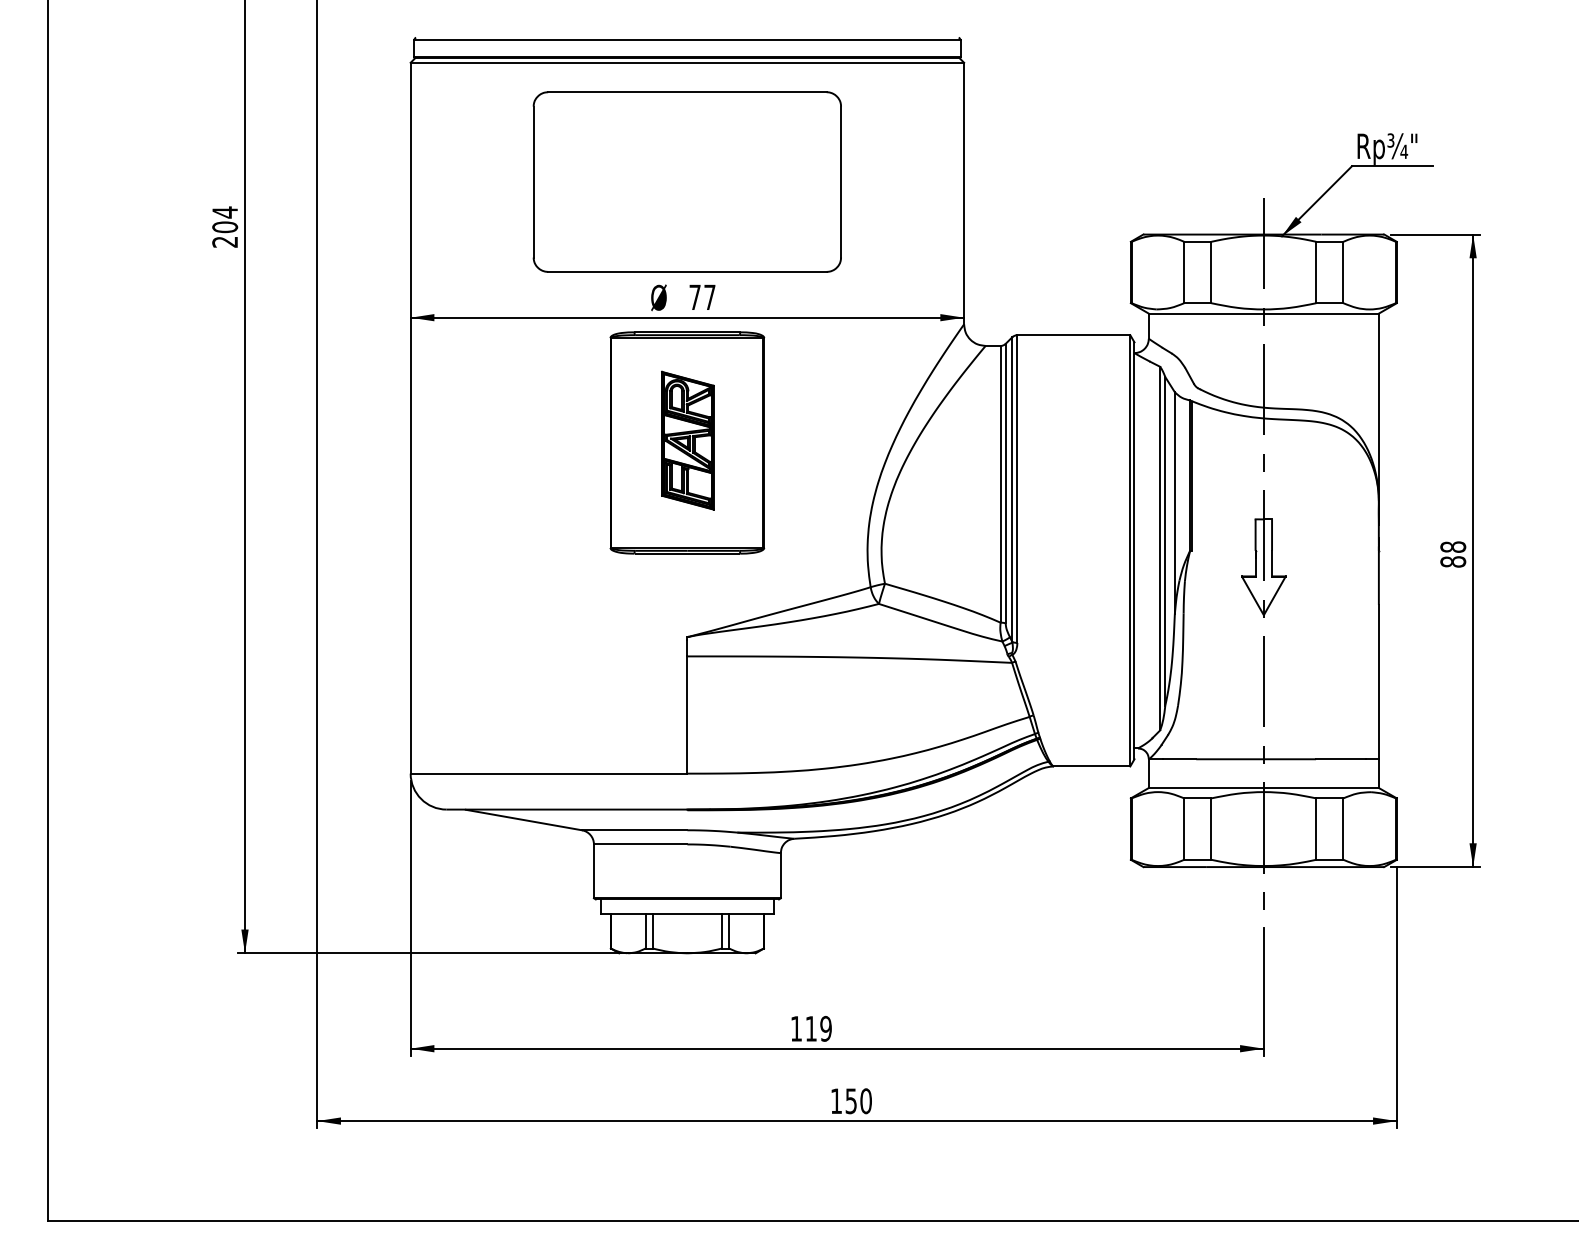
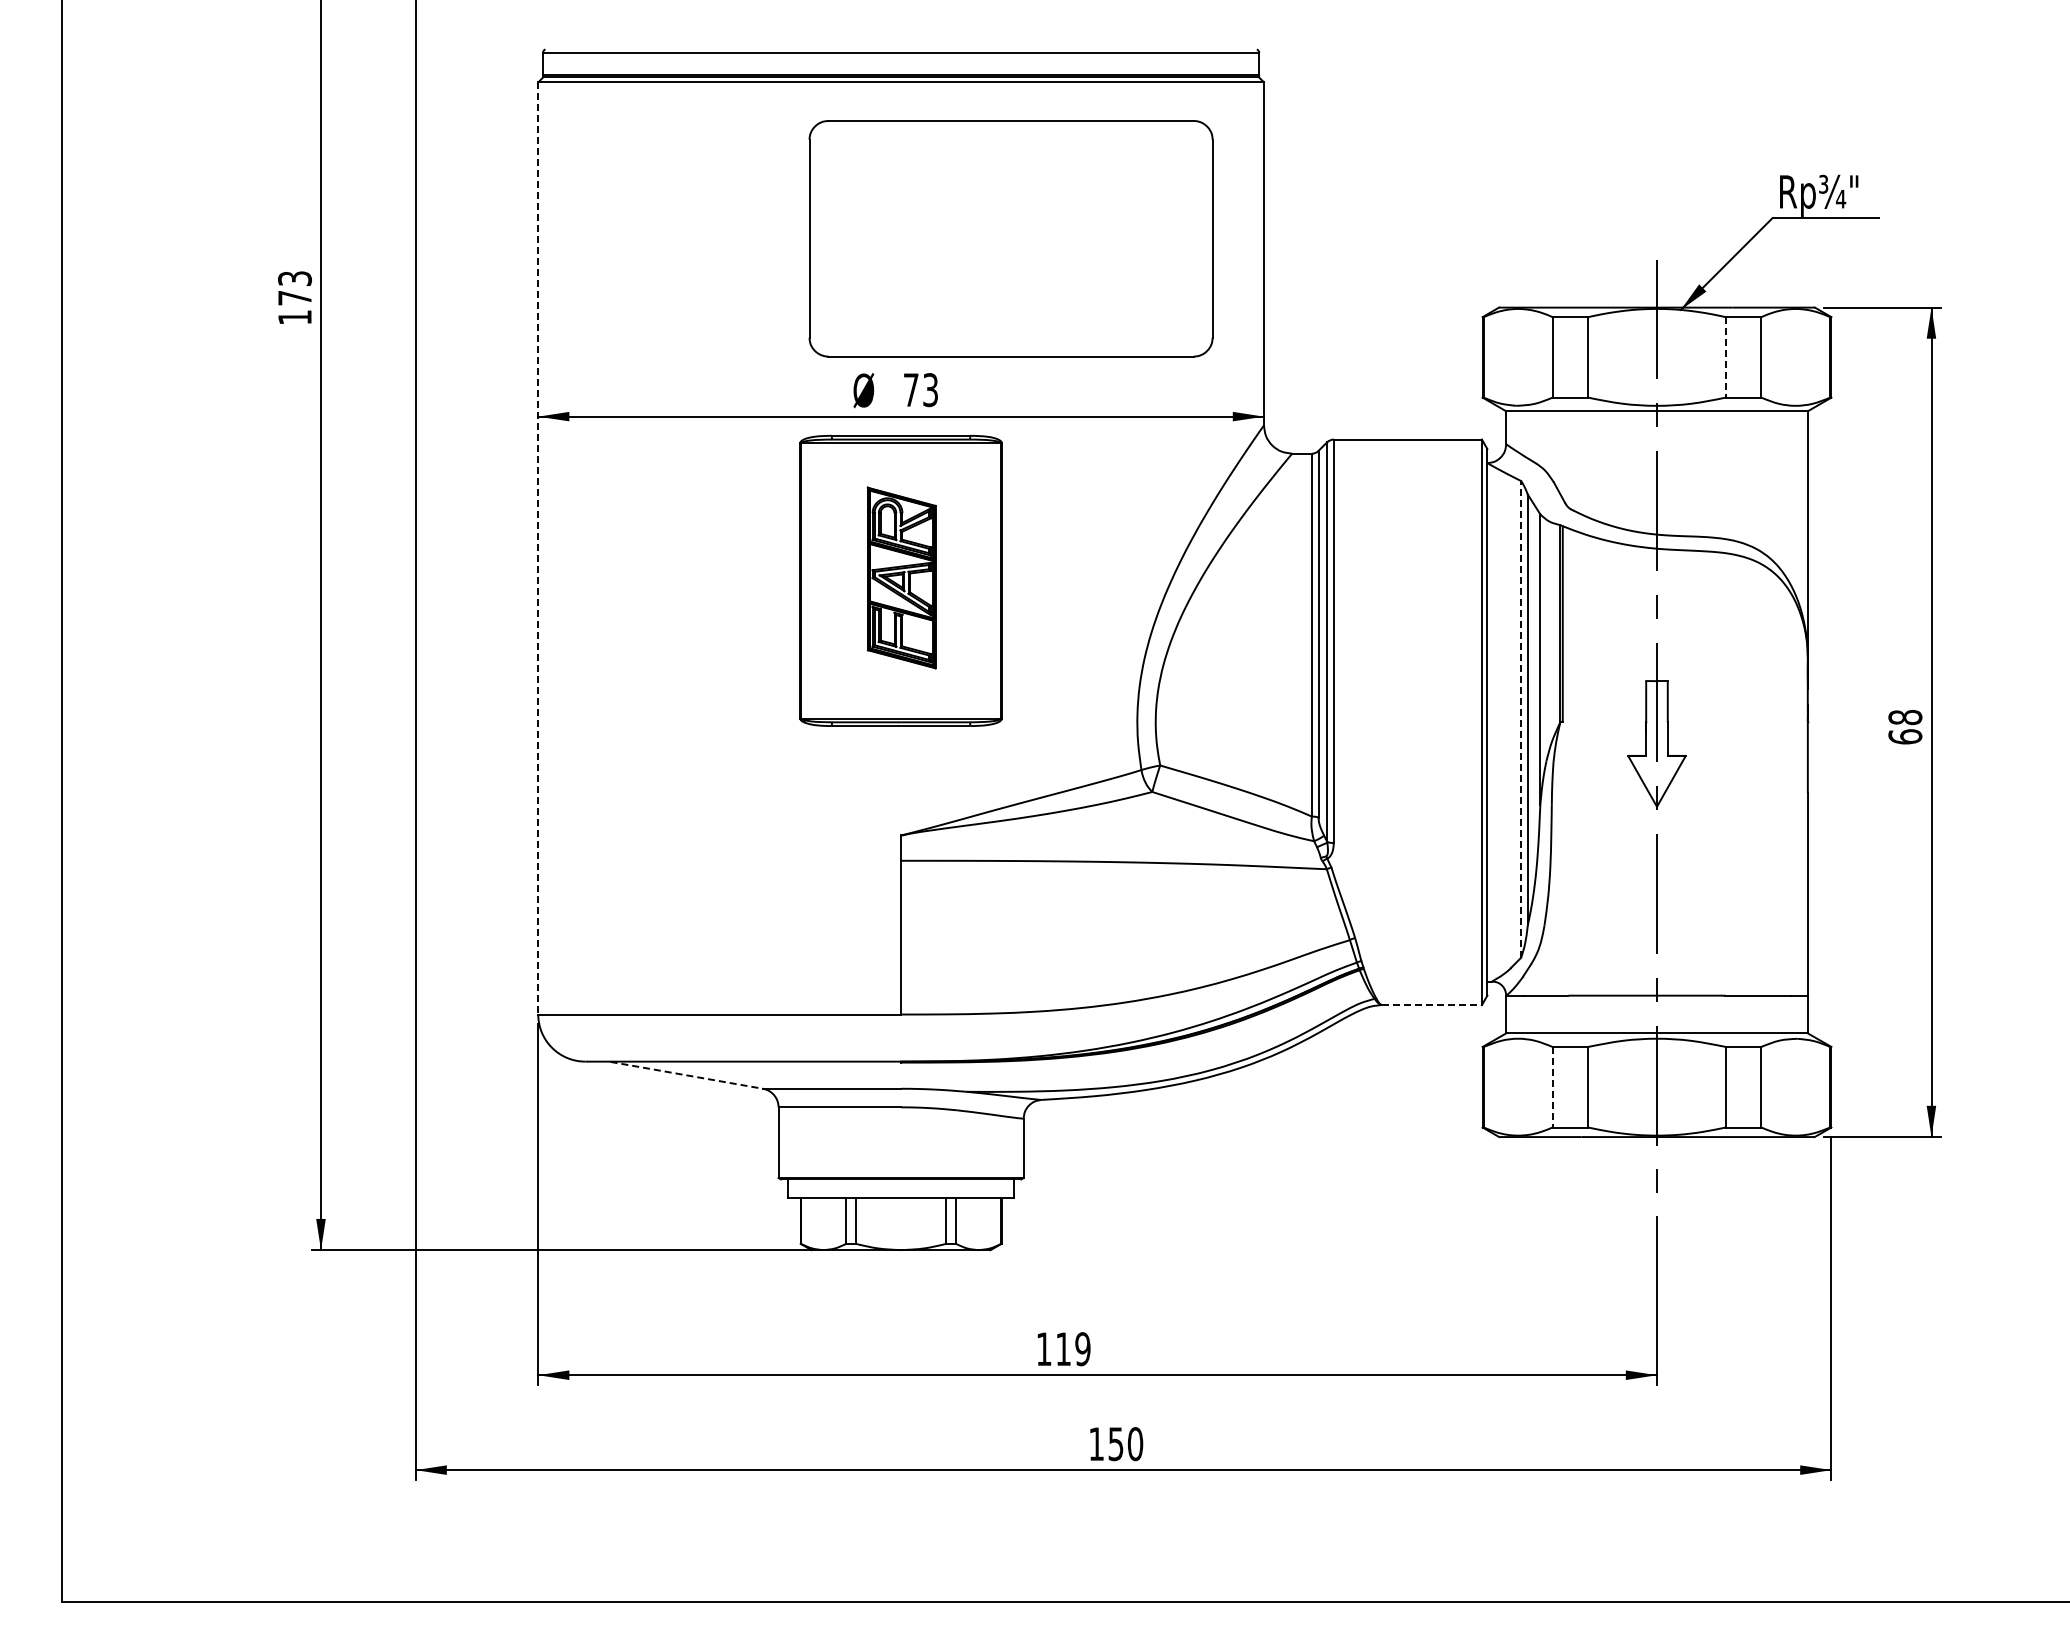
part: (686, 181) -> (1010, 238), moved
text: (225, 226) -> (295, 297), 204 -> 173
line: (1316, 272) -> (1725, 357), solid -> dashed
text: (709, 297) -> (930, 390), 77 -> 73
line: (410, 418) -> (538, 548), solid -> dashed
line: (1160, 547) -> (1521, 718), solid -> dashed
text: (1453, 561) -> (1905, 736), 88 -> 68
line: (1092, 766) -> (1432, 1005), solid -> dashed
line: (524, 820) -> (687, 1075), solid -> dashed
line: (1184, 829) -> (1552, 1087), solid -> dashed

